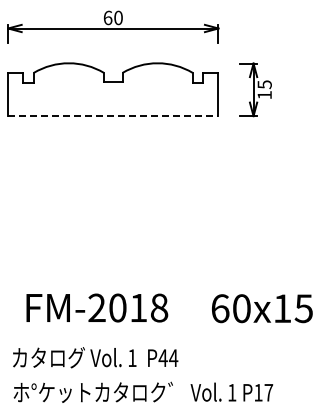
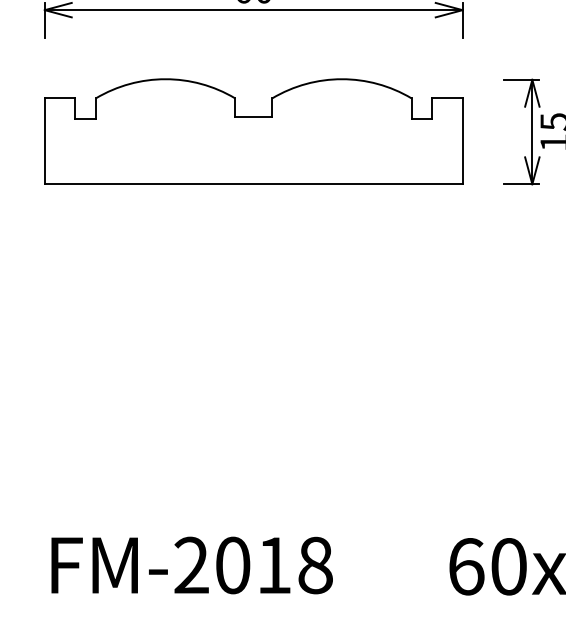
line: (113, 116) -> (254, 184), dashed -> solid
text: (97, 307) -> (192, 564), moved

